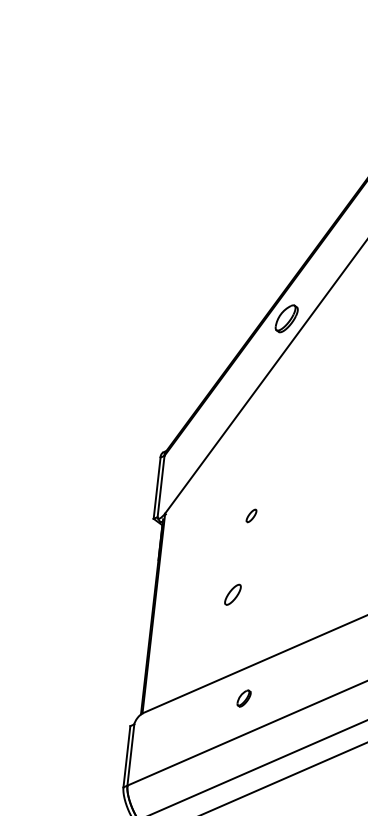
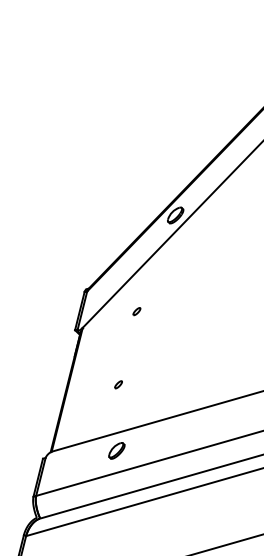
part: (250, 515) -> (136, 311), moved
part: (232, 594) -> (118, 384), size x0.62
part: (243, 697) -> (116, 450), size x1.67

